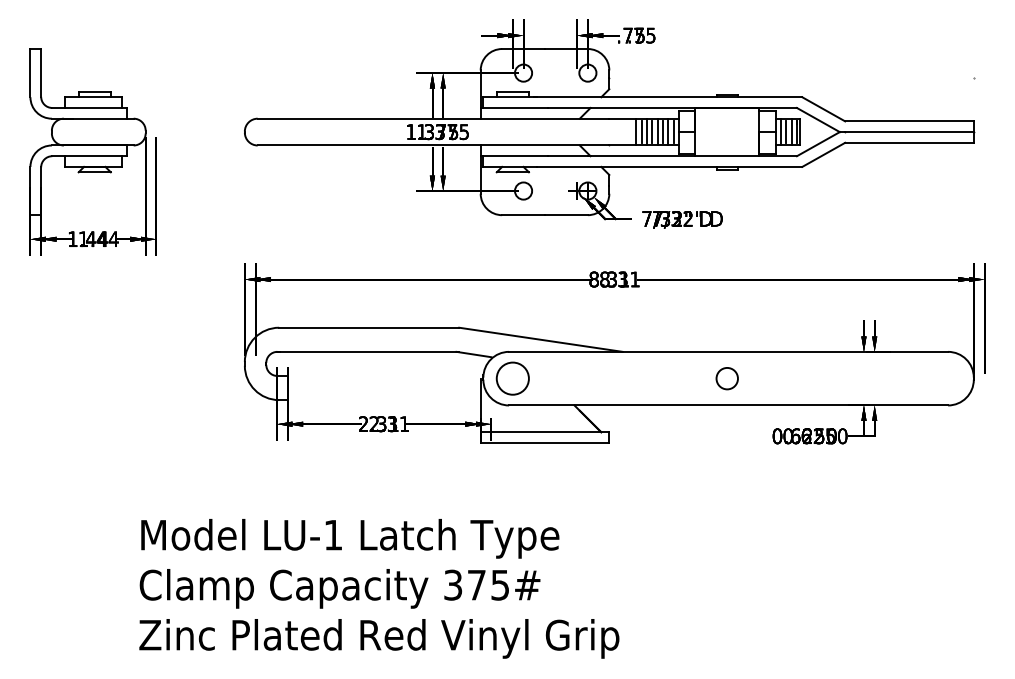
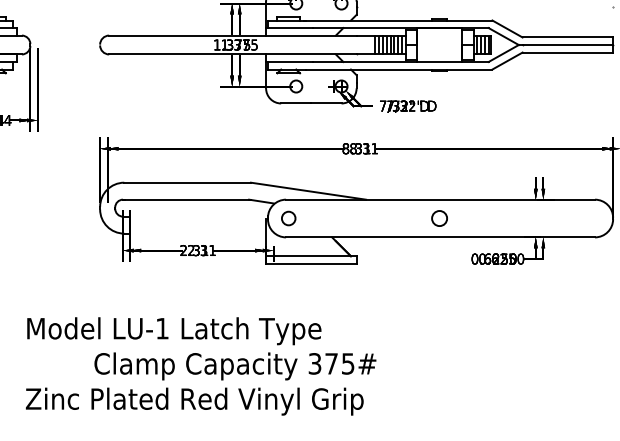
circle: (512, 378) -> (288, 218), size x0.6
text: (339, 588) -> (234, 366), moved

